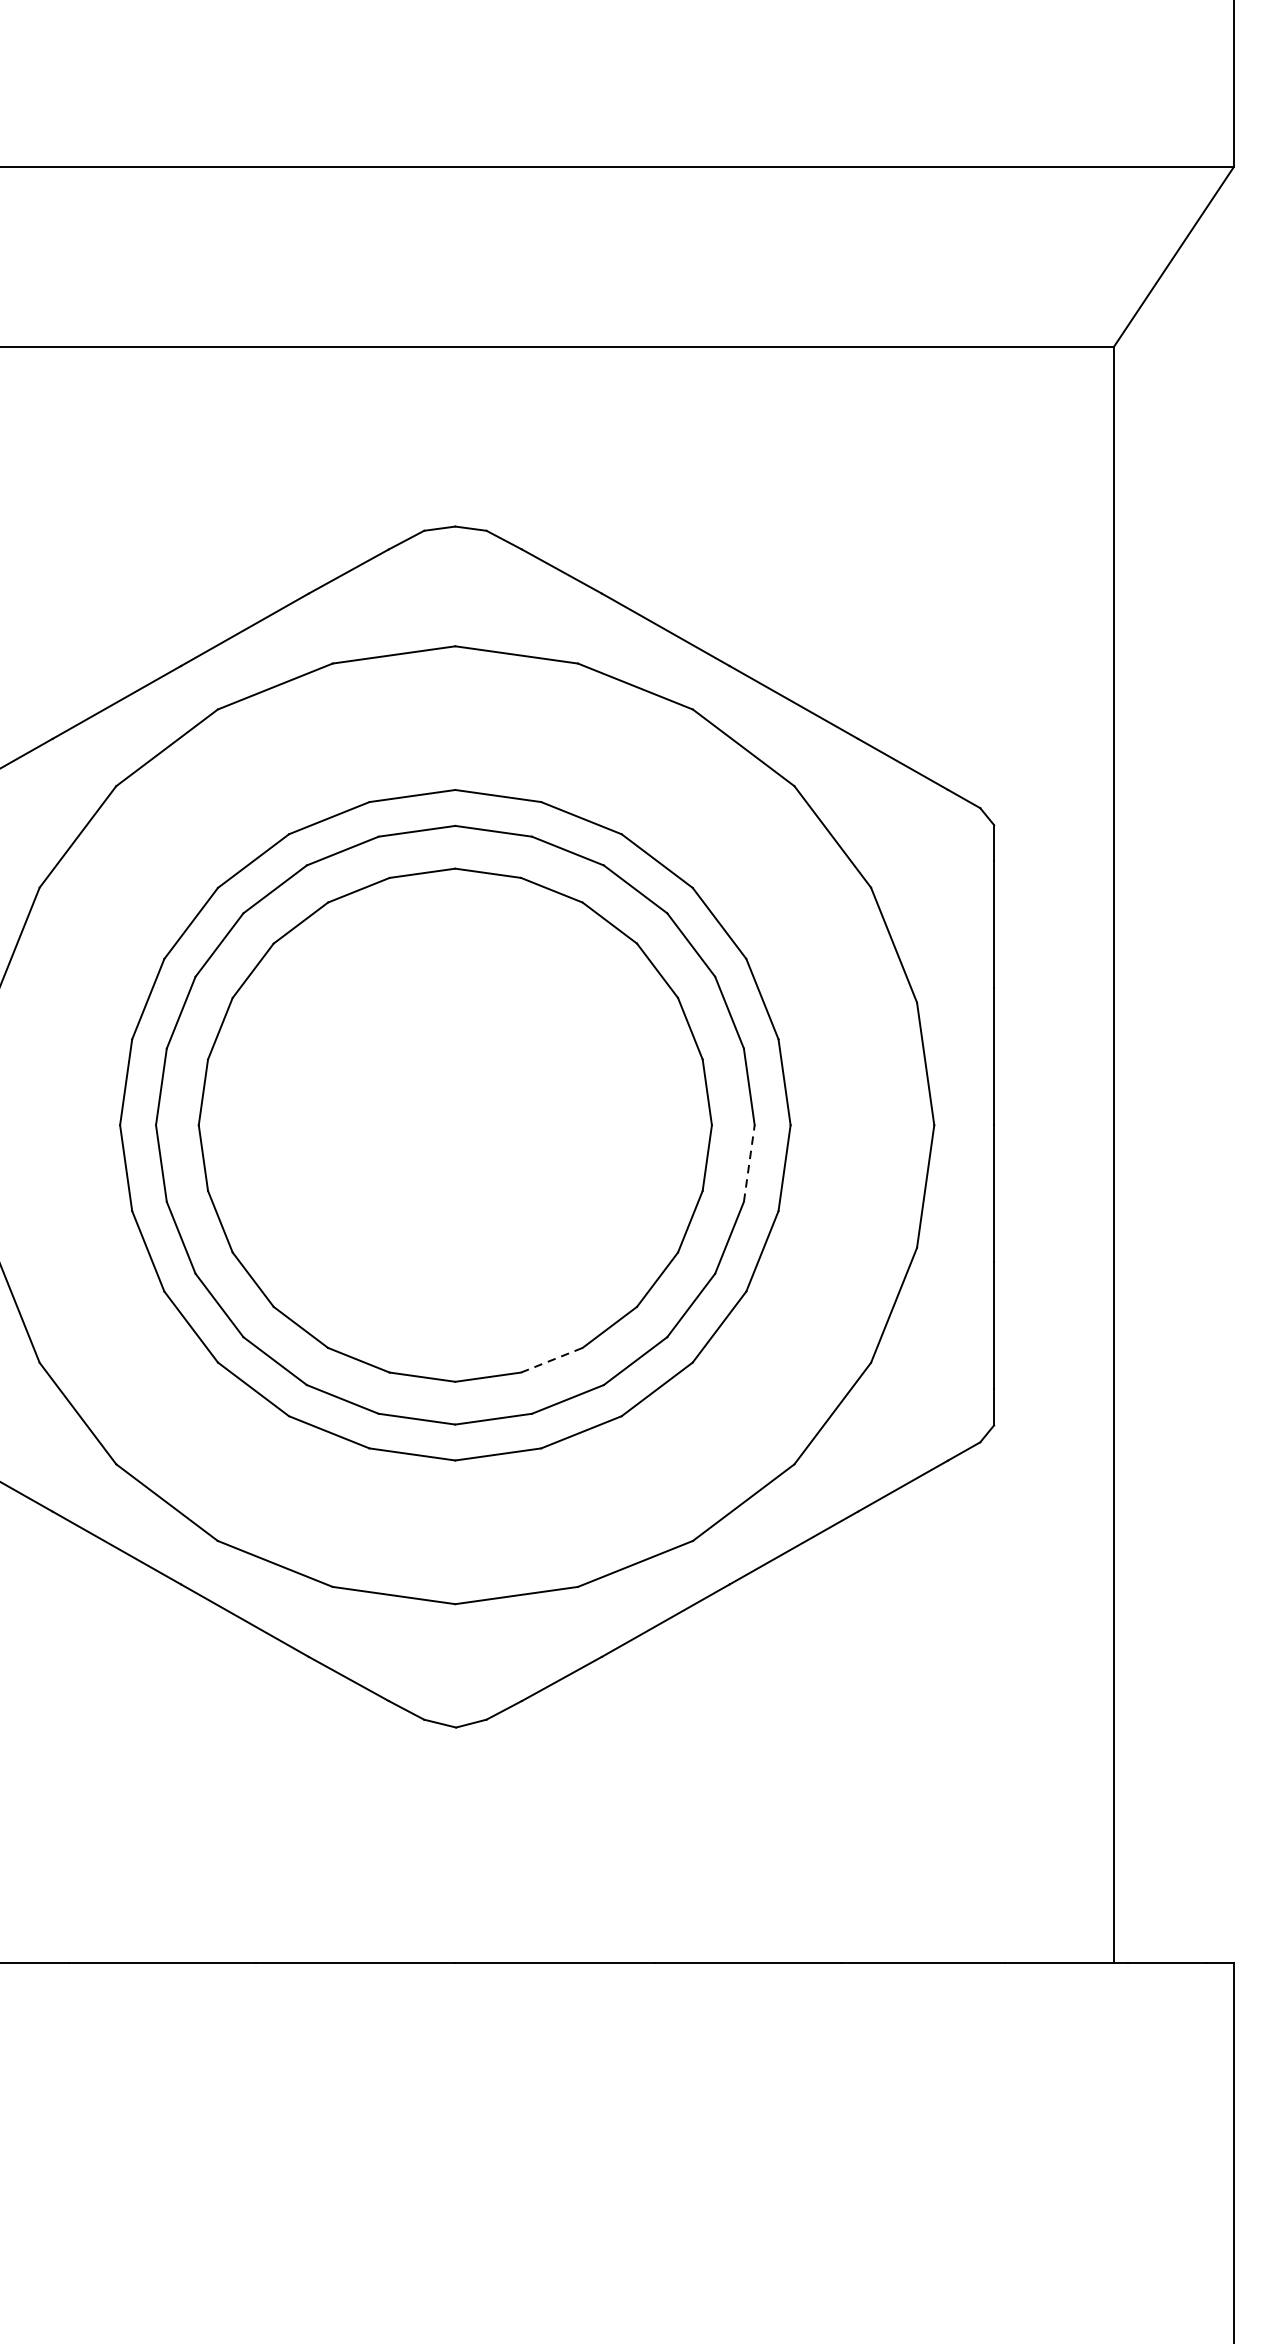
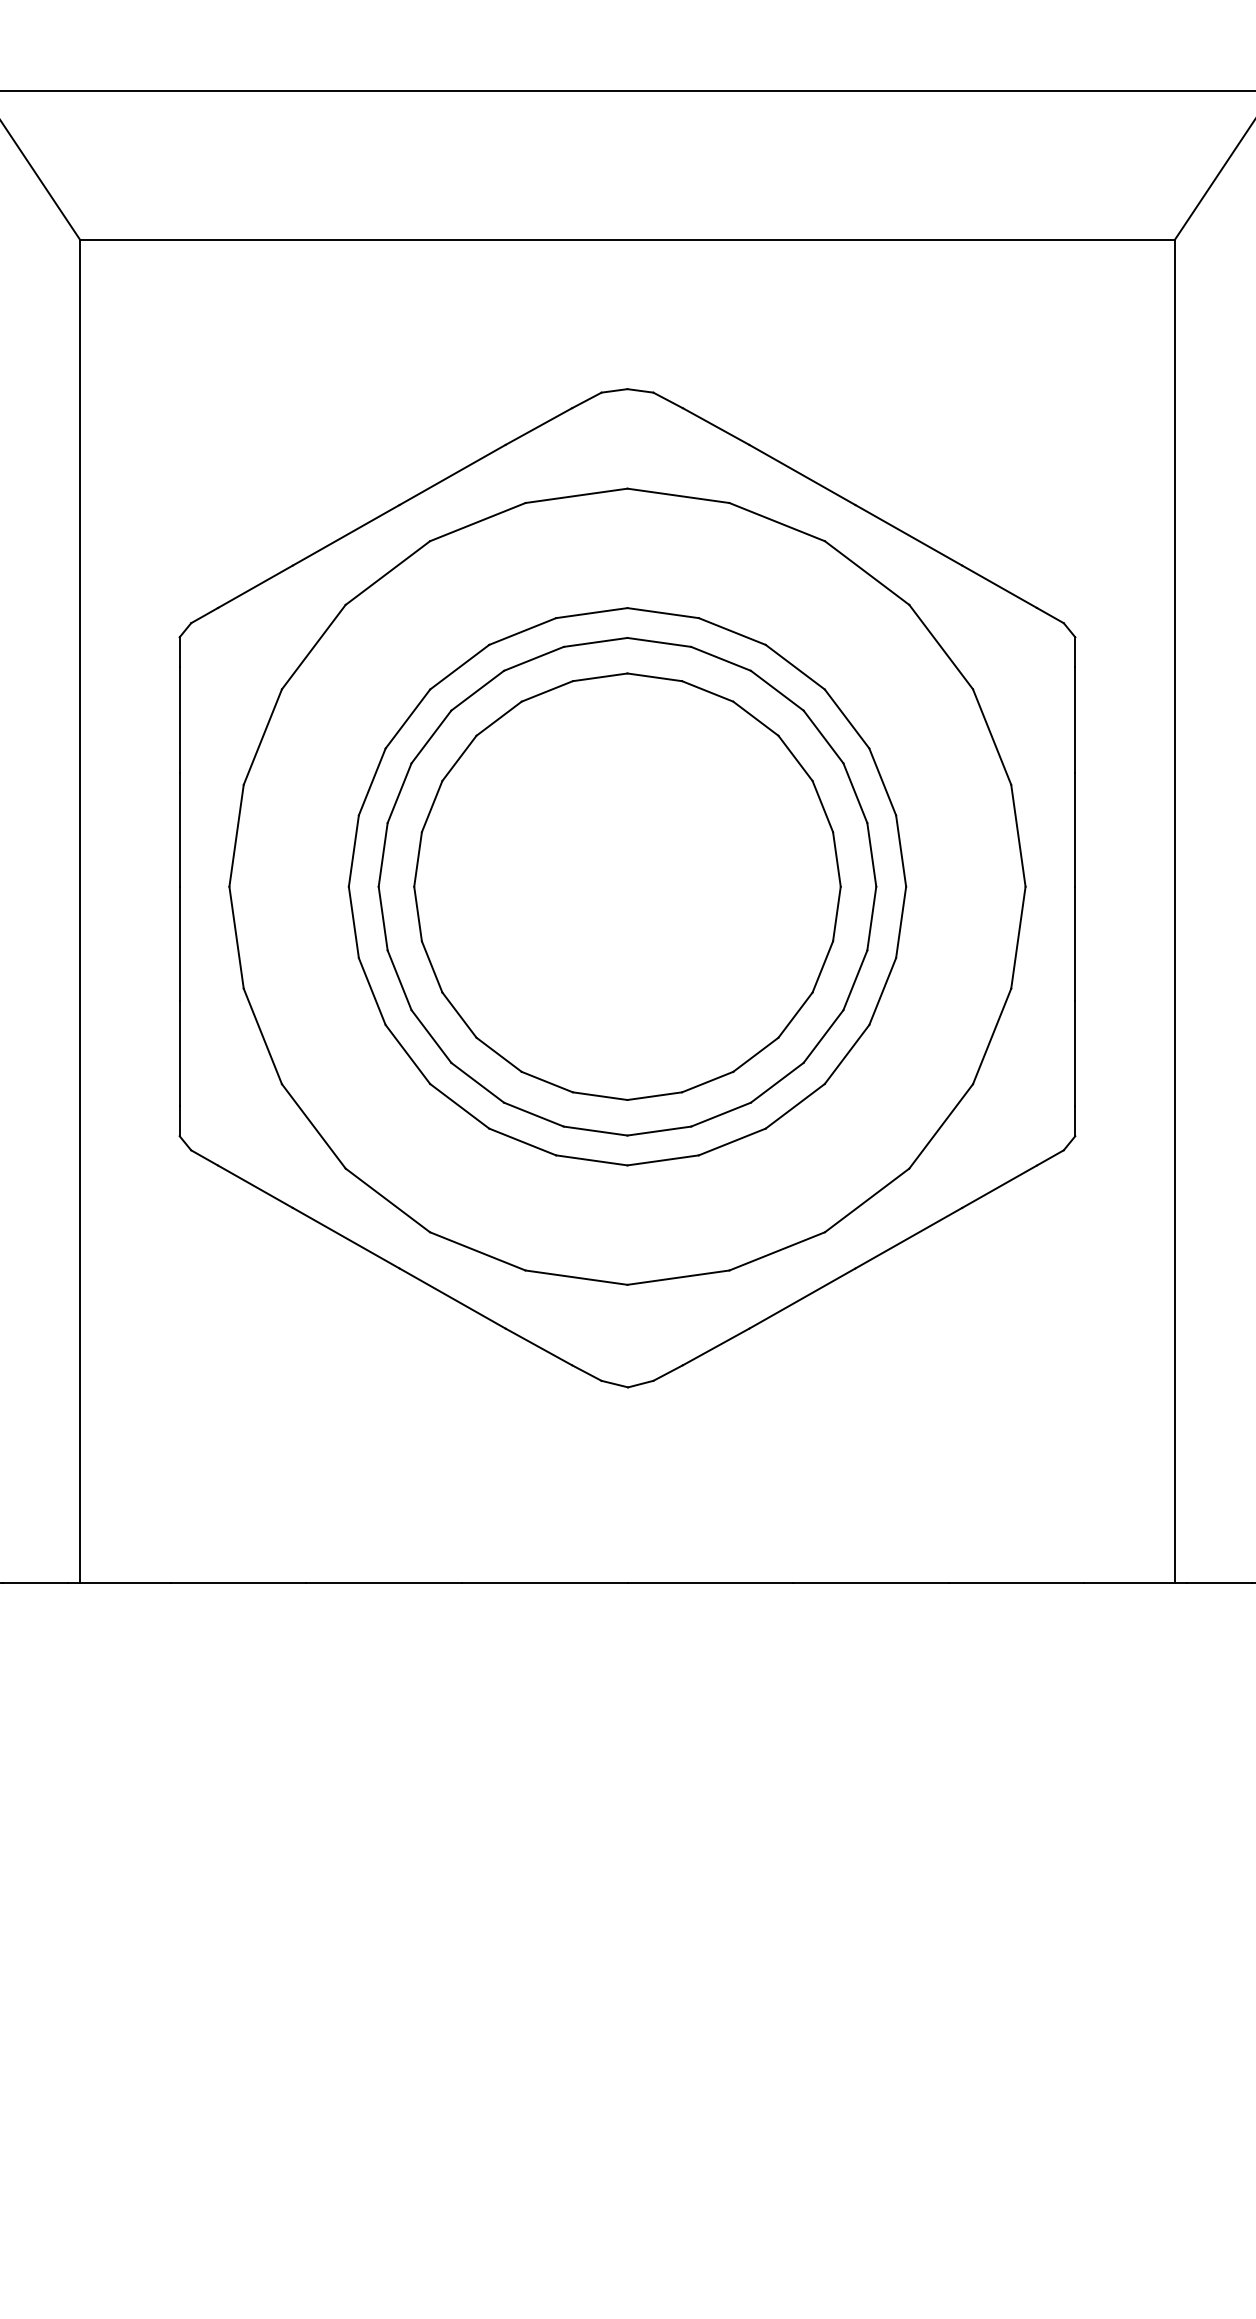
line: (748, 1163) -> (871, 918), dashed -> solid
line: (551, 1360) -> (707, 1082), dashed -> solid

